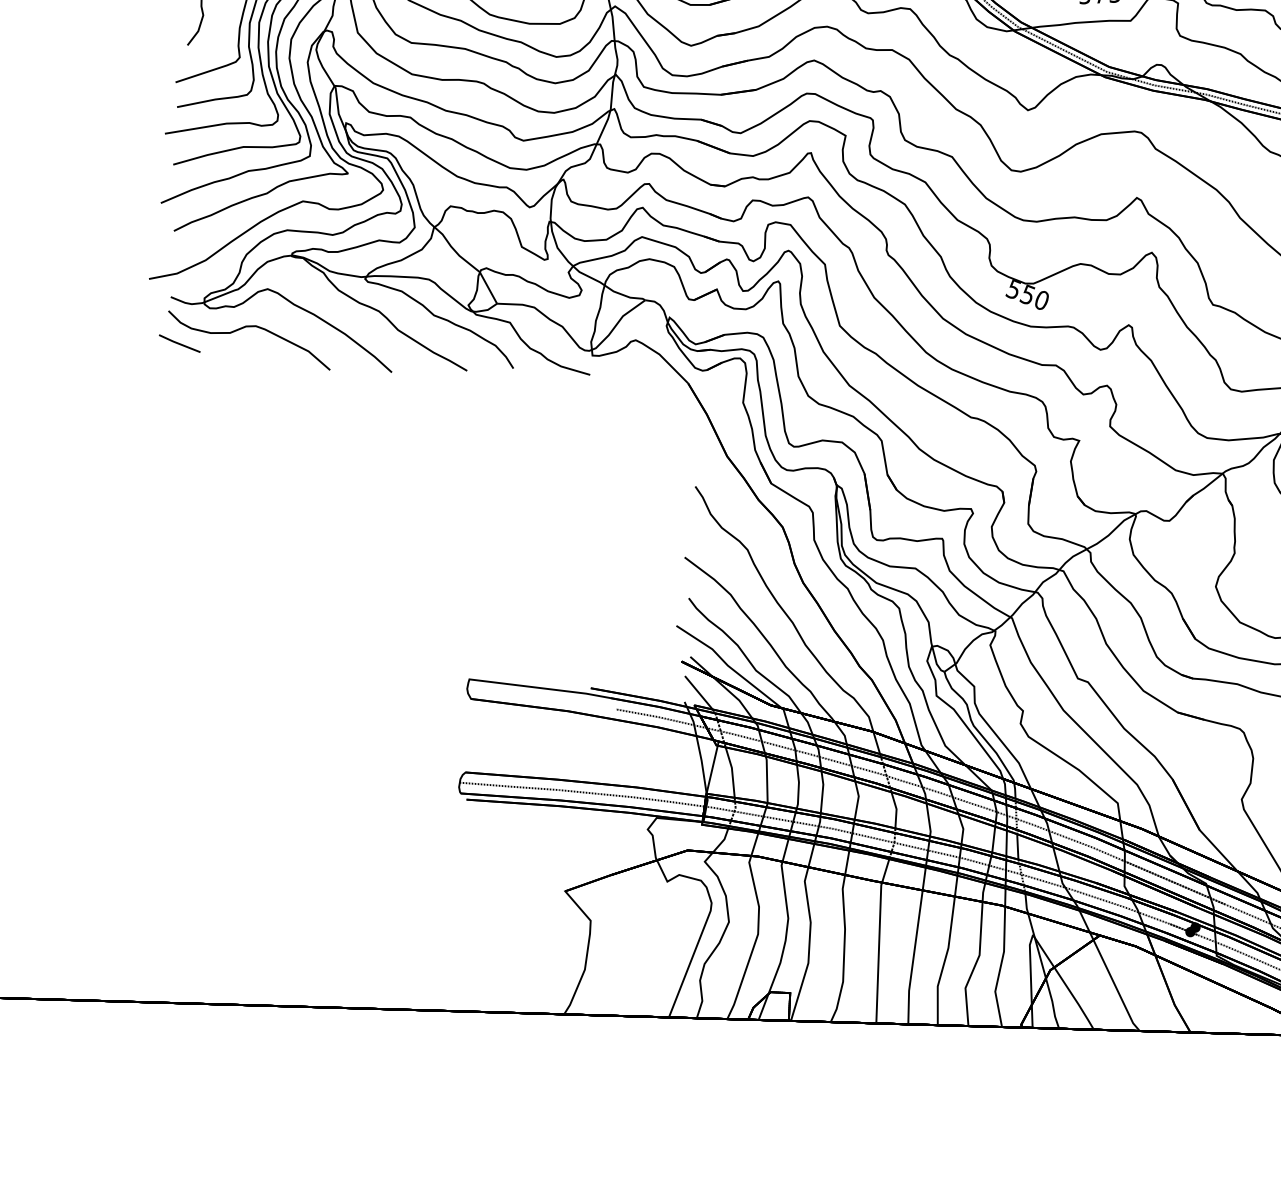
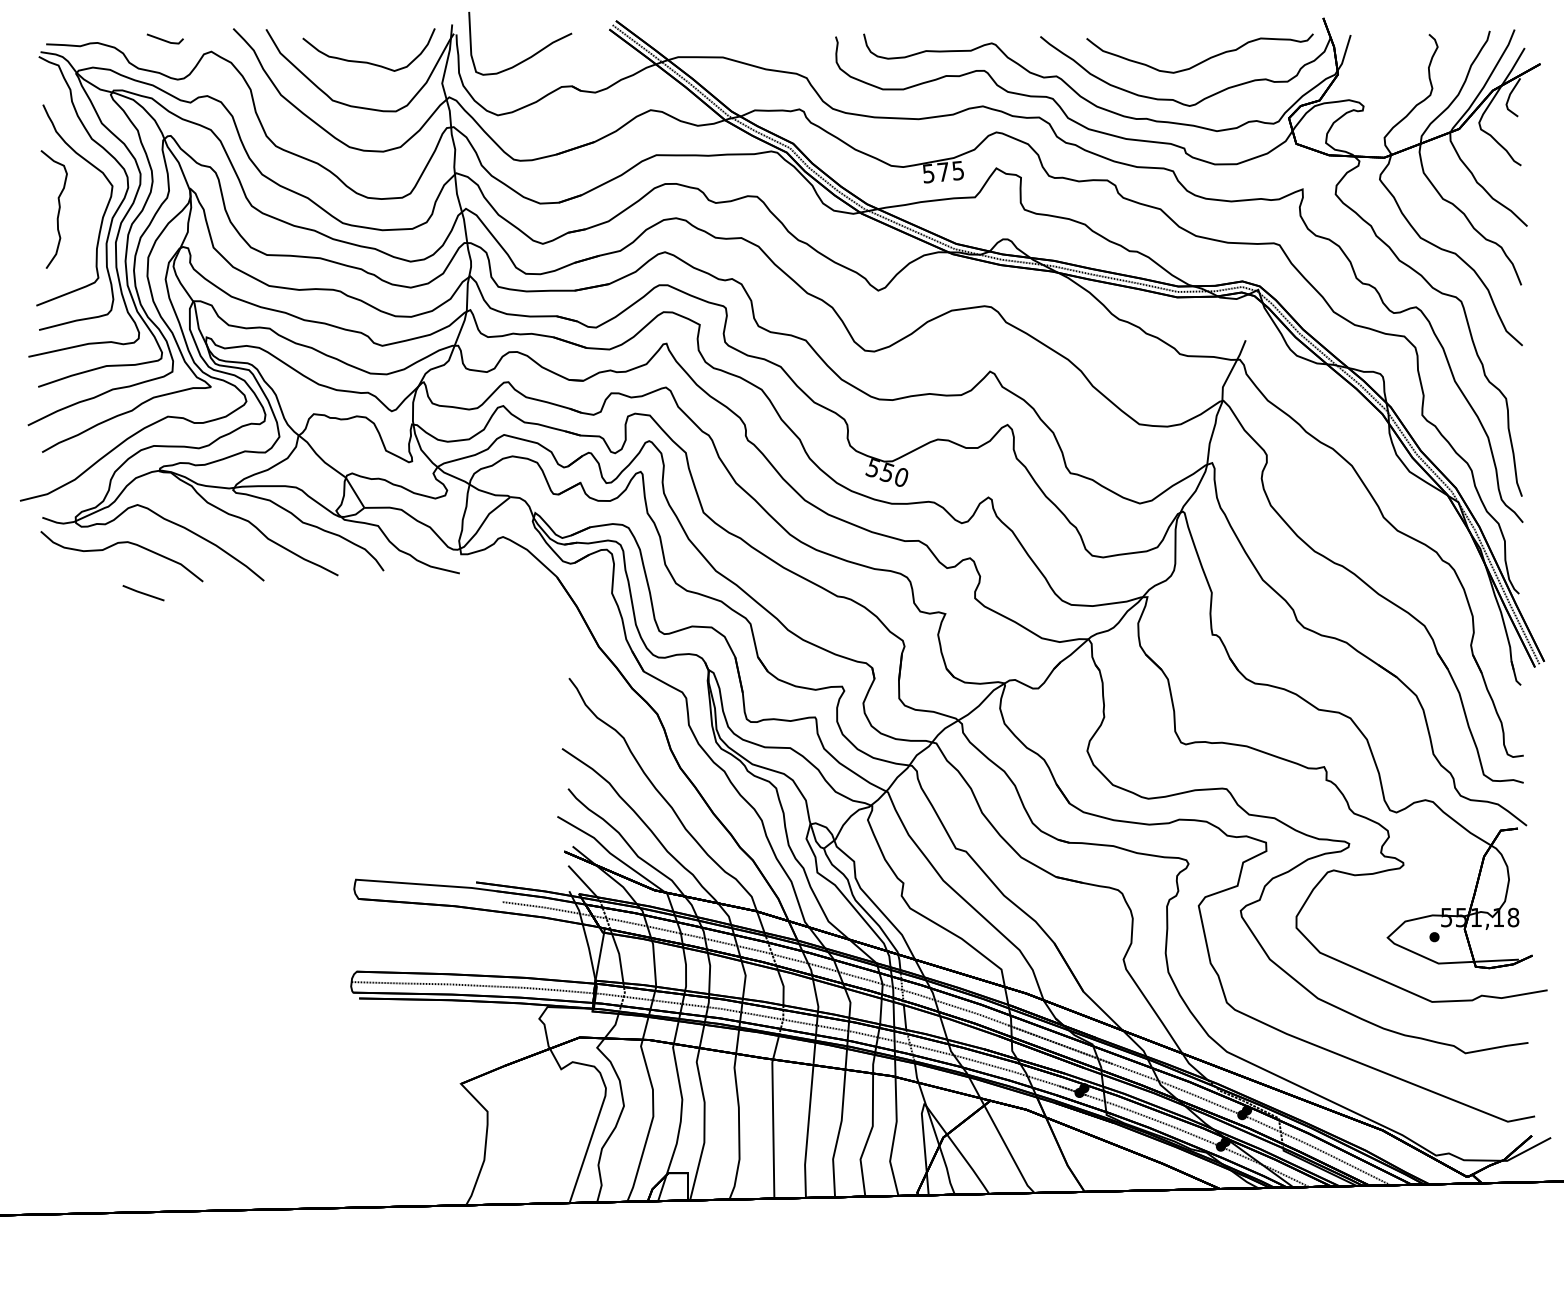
line: (179, 344) -> (143, 593), moved

